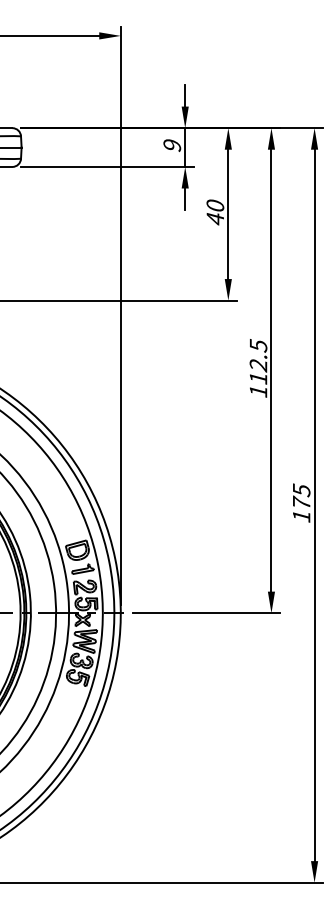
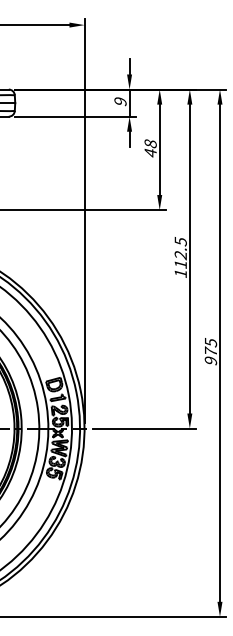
text: (215, 205) -> (150, 143), 40 -> 48
text: (300, 515) -> (210, 360), 175 -> 975

